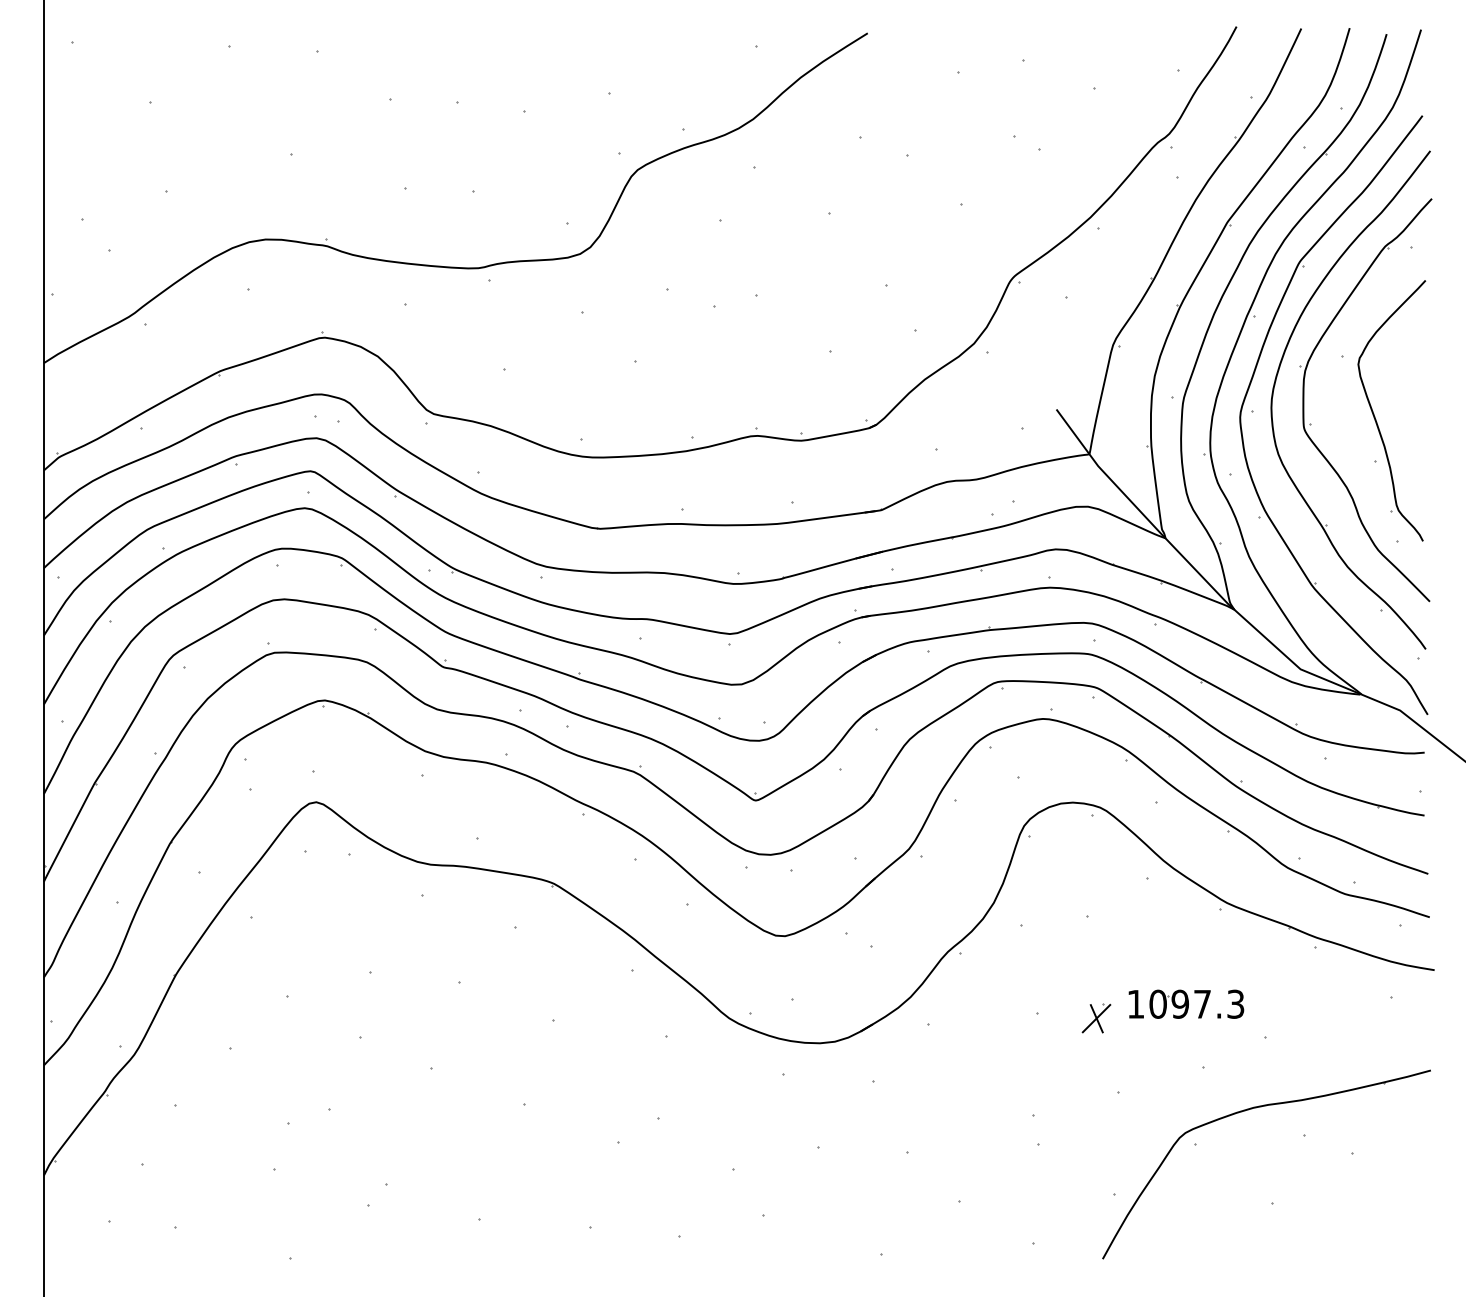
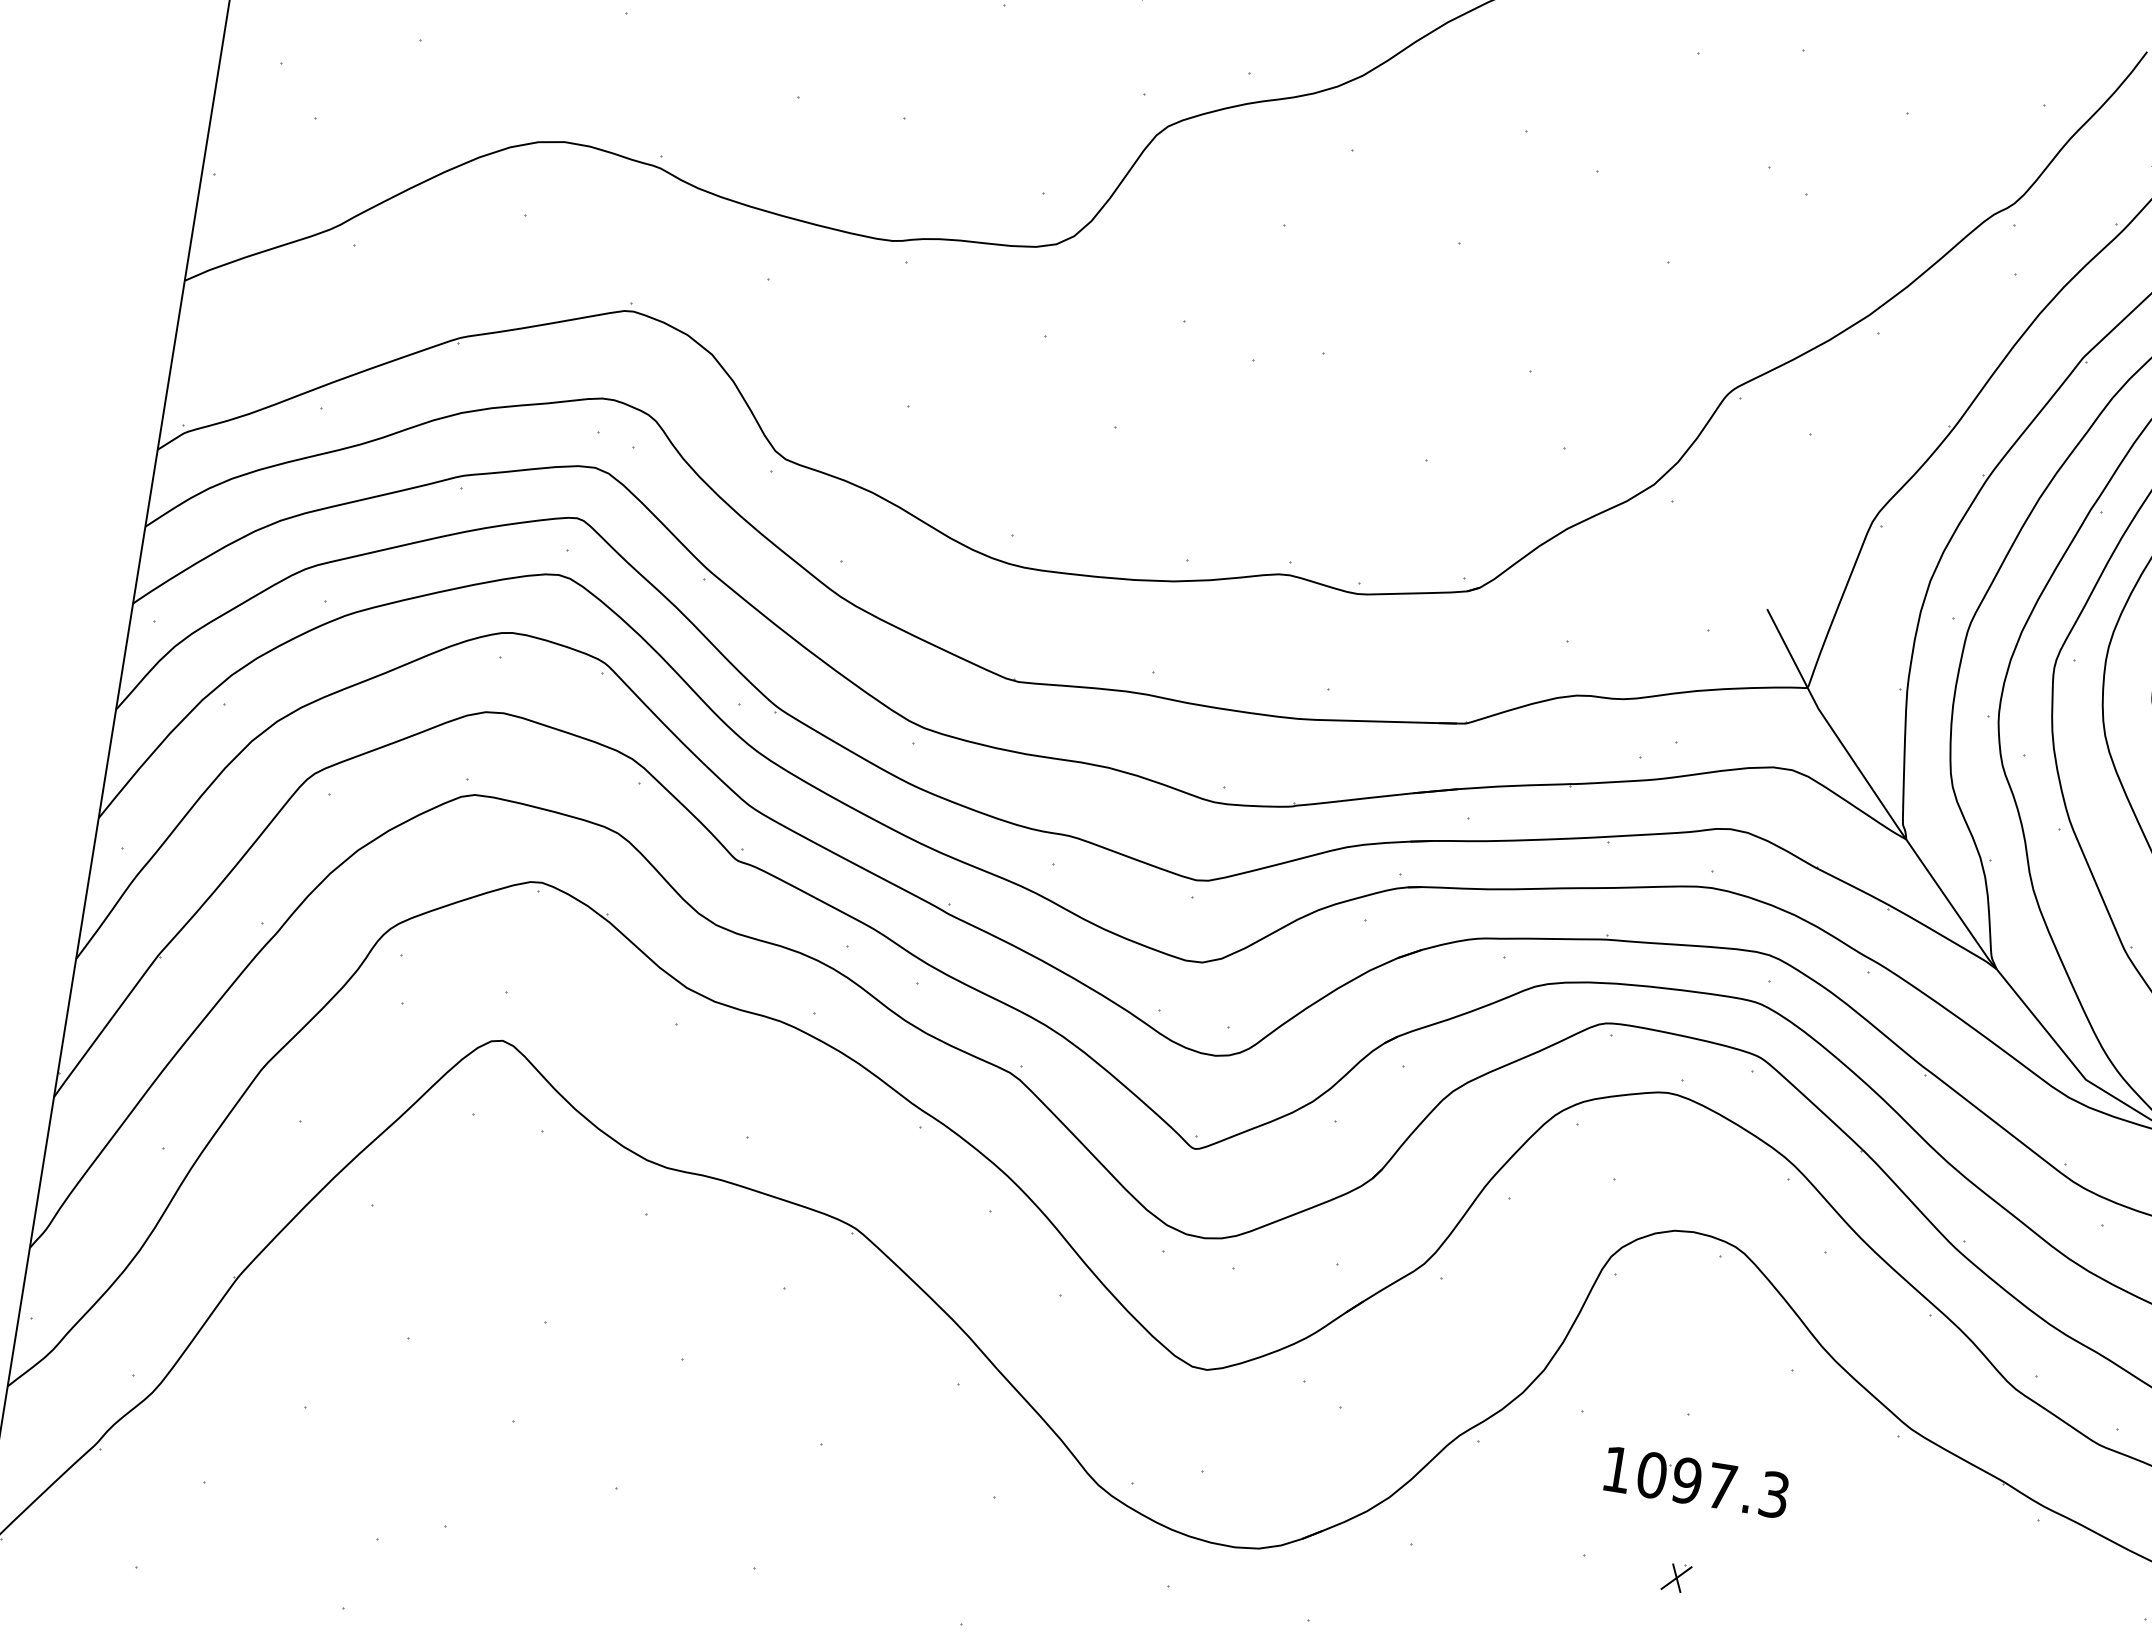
part: (1186, 1003) -> (1696, 1481), moved
part: (1096, 1018) -> (1676, 1578), size x0.6

